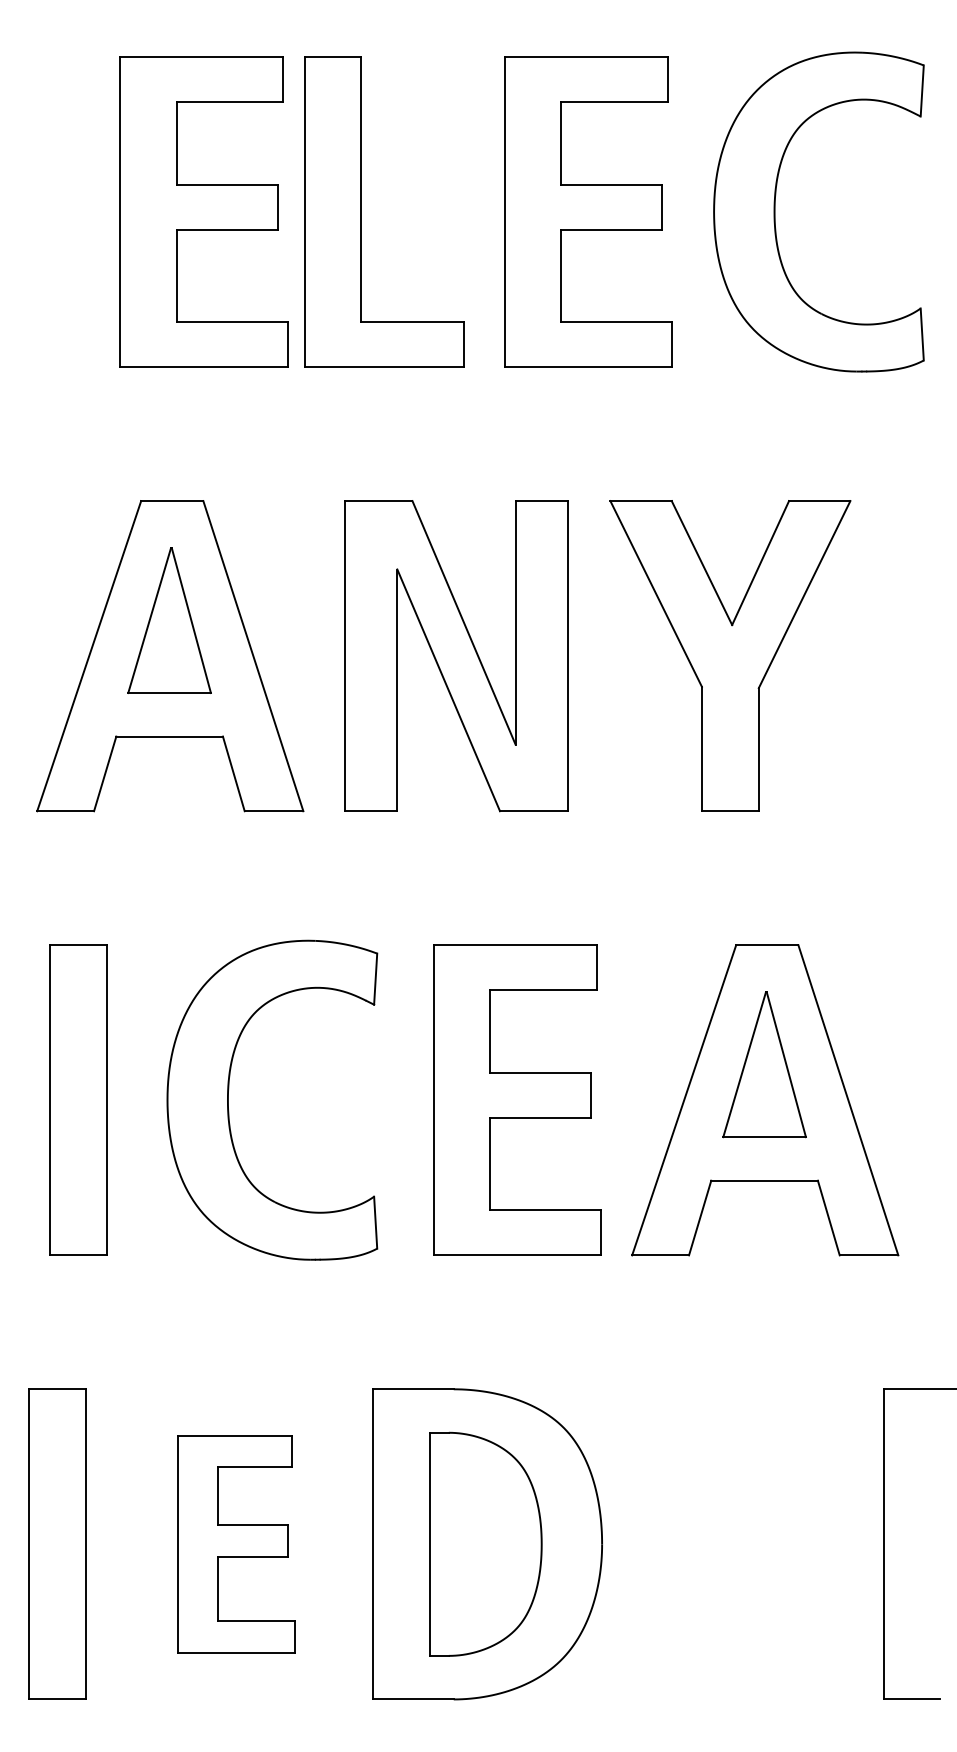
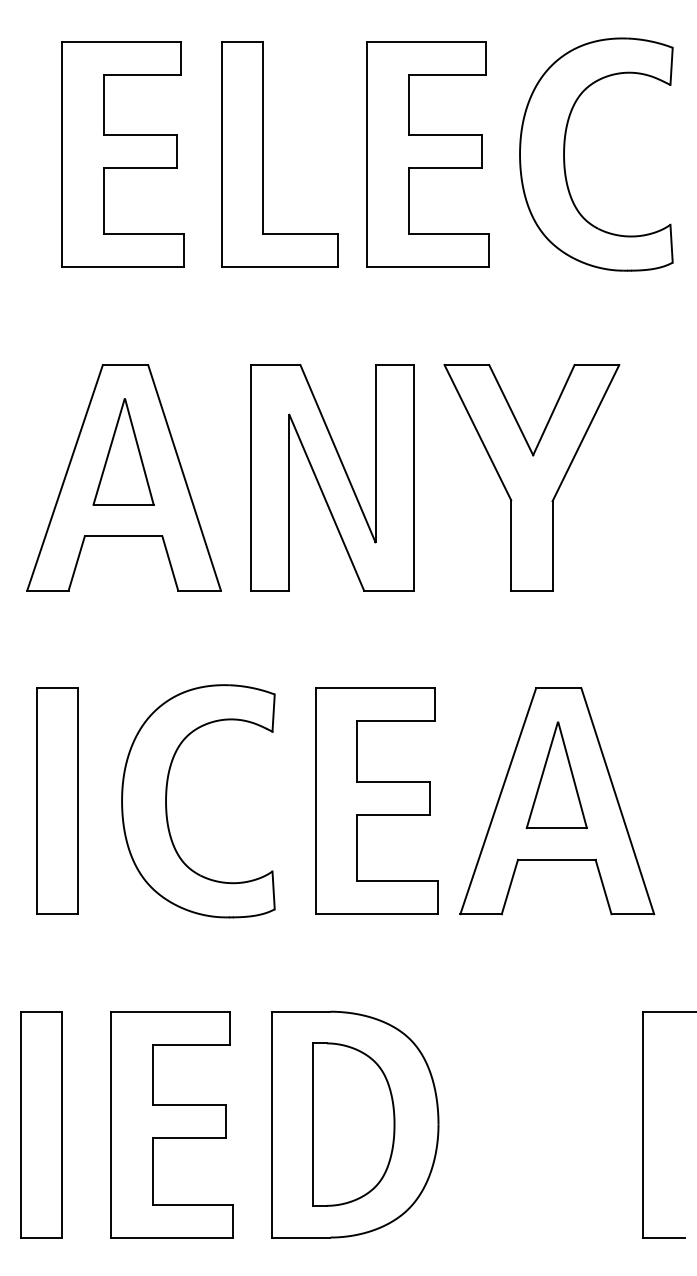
part: (203, 211) -> (122, 154), moved
part: (236, 1543) -> (172, 1124), size x1.43

